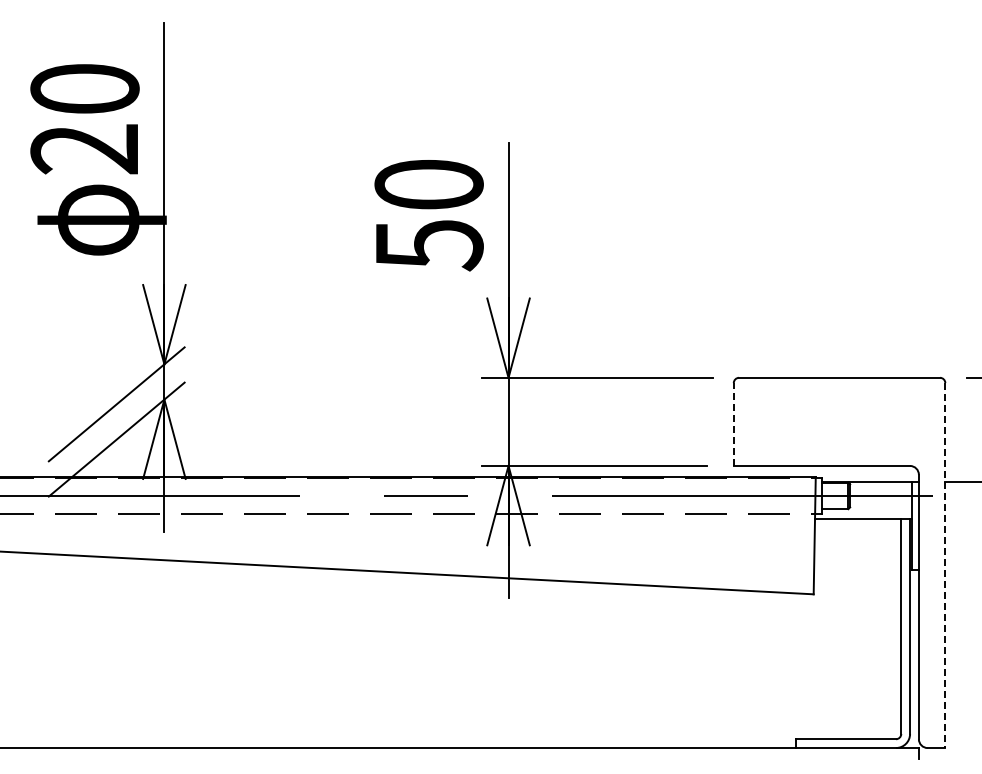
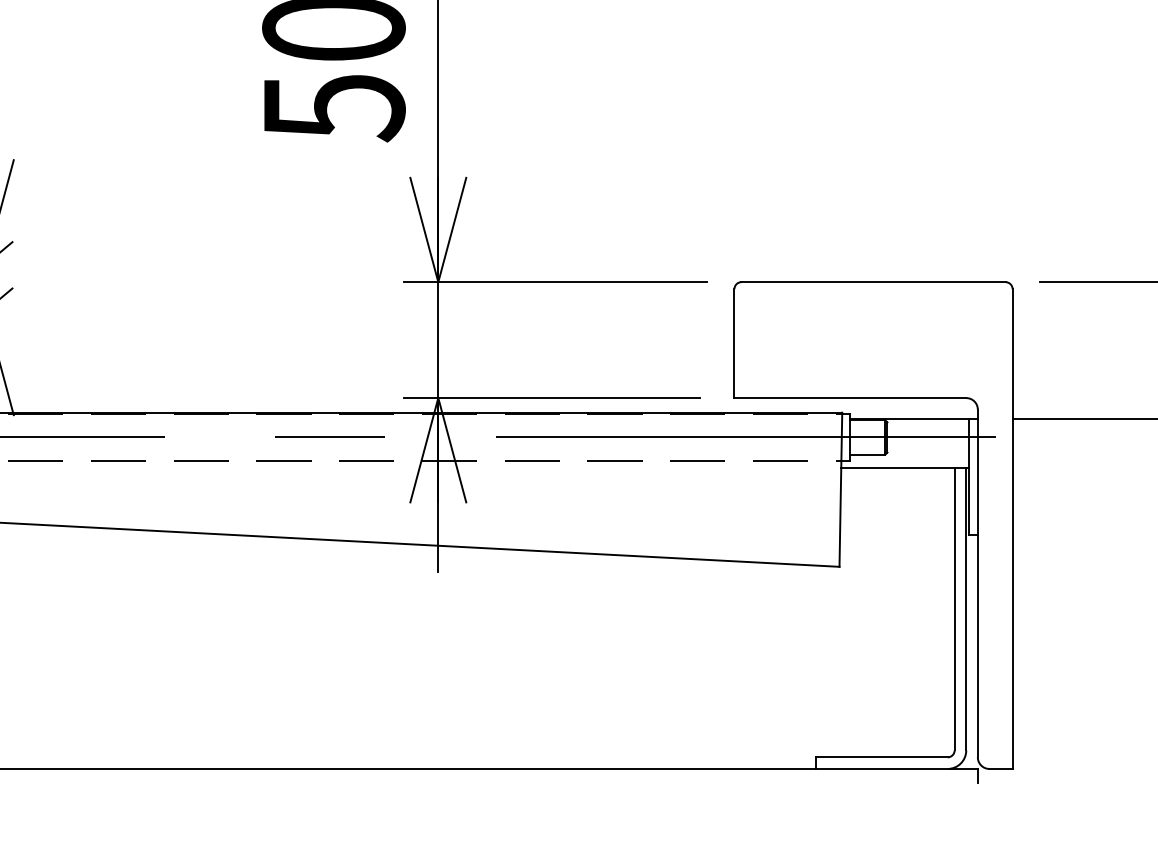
line: (733, 424) -> (734, 343), dashed -> solid
line: (945, 566) -> (1012, 530), dashed -> solid

